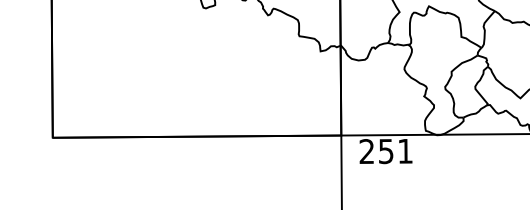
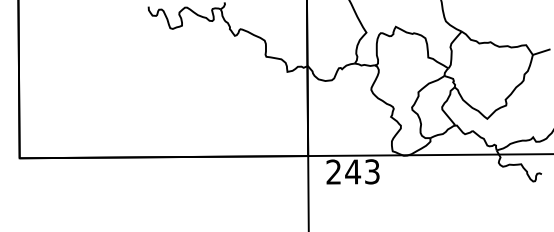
text: (395, 150) -> (362, 171), 251 -> 243

